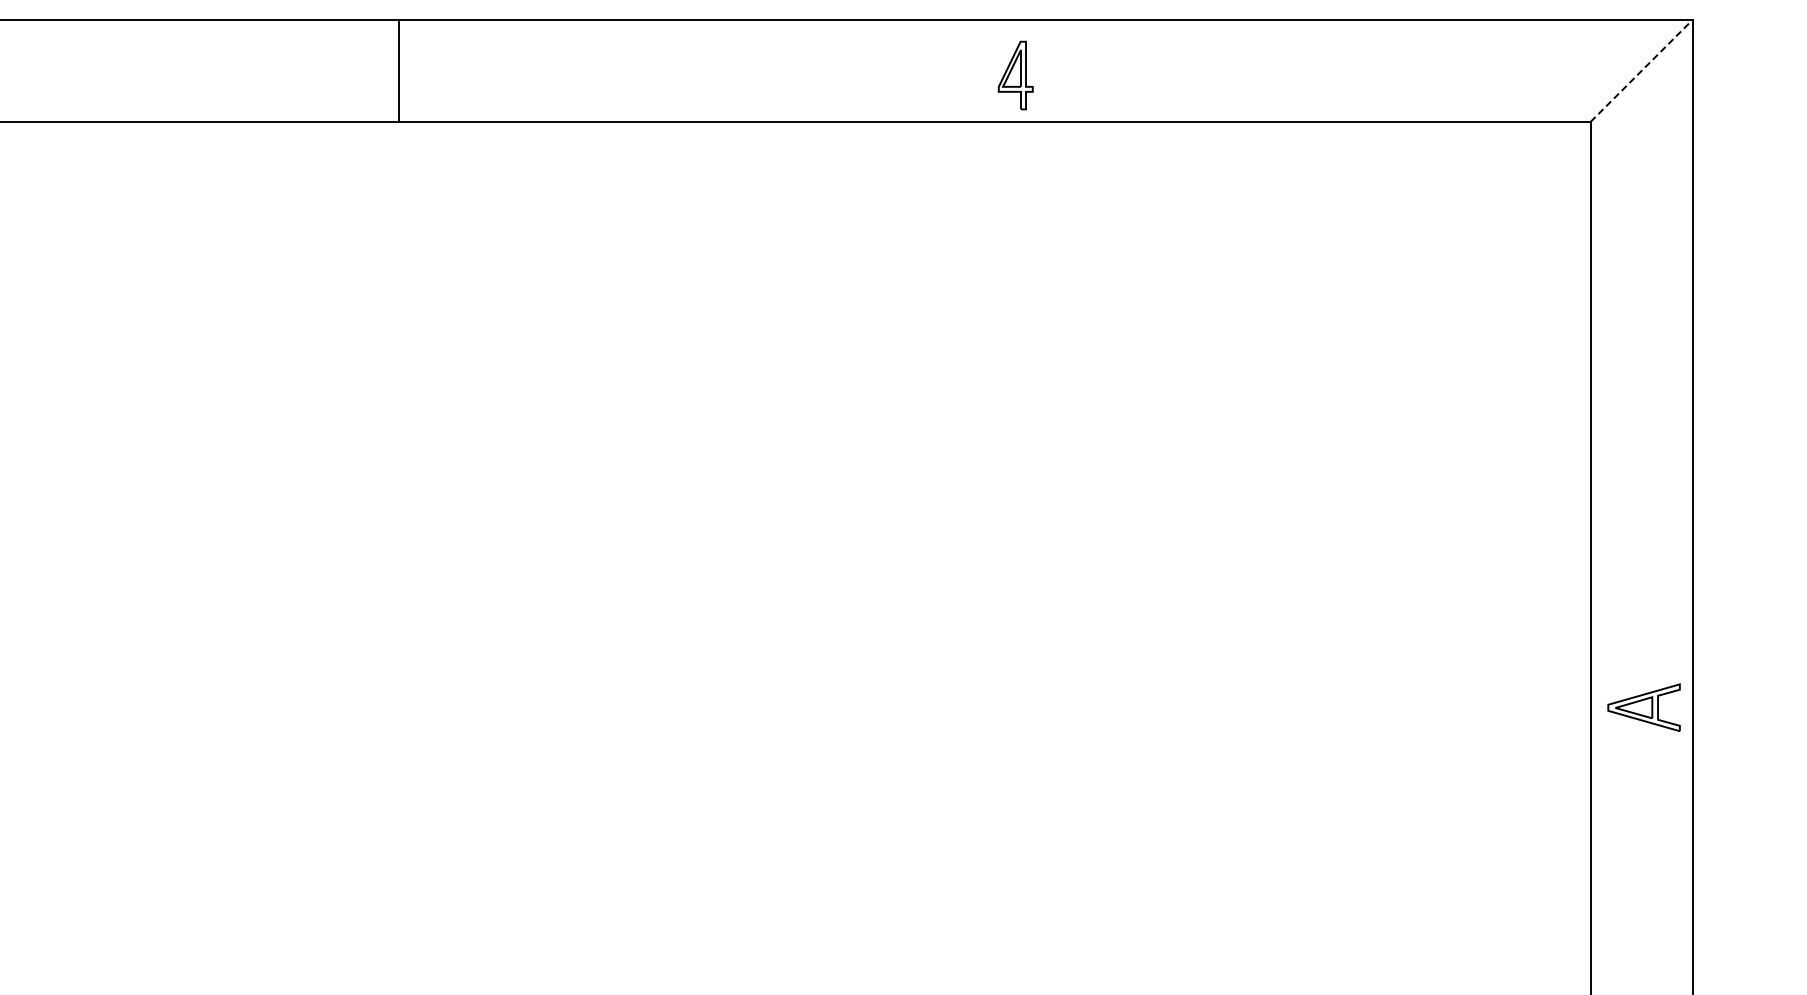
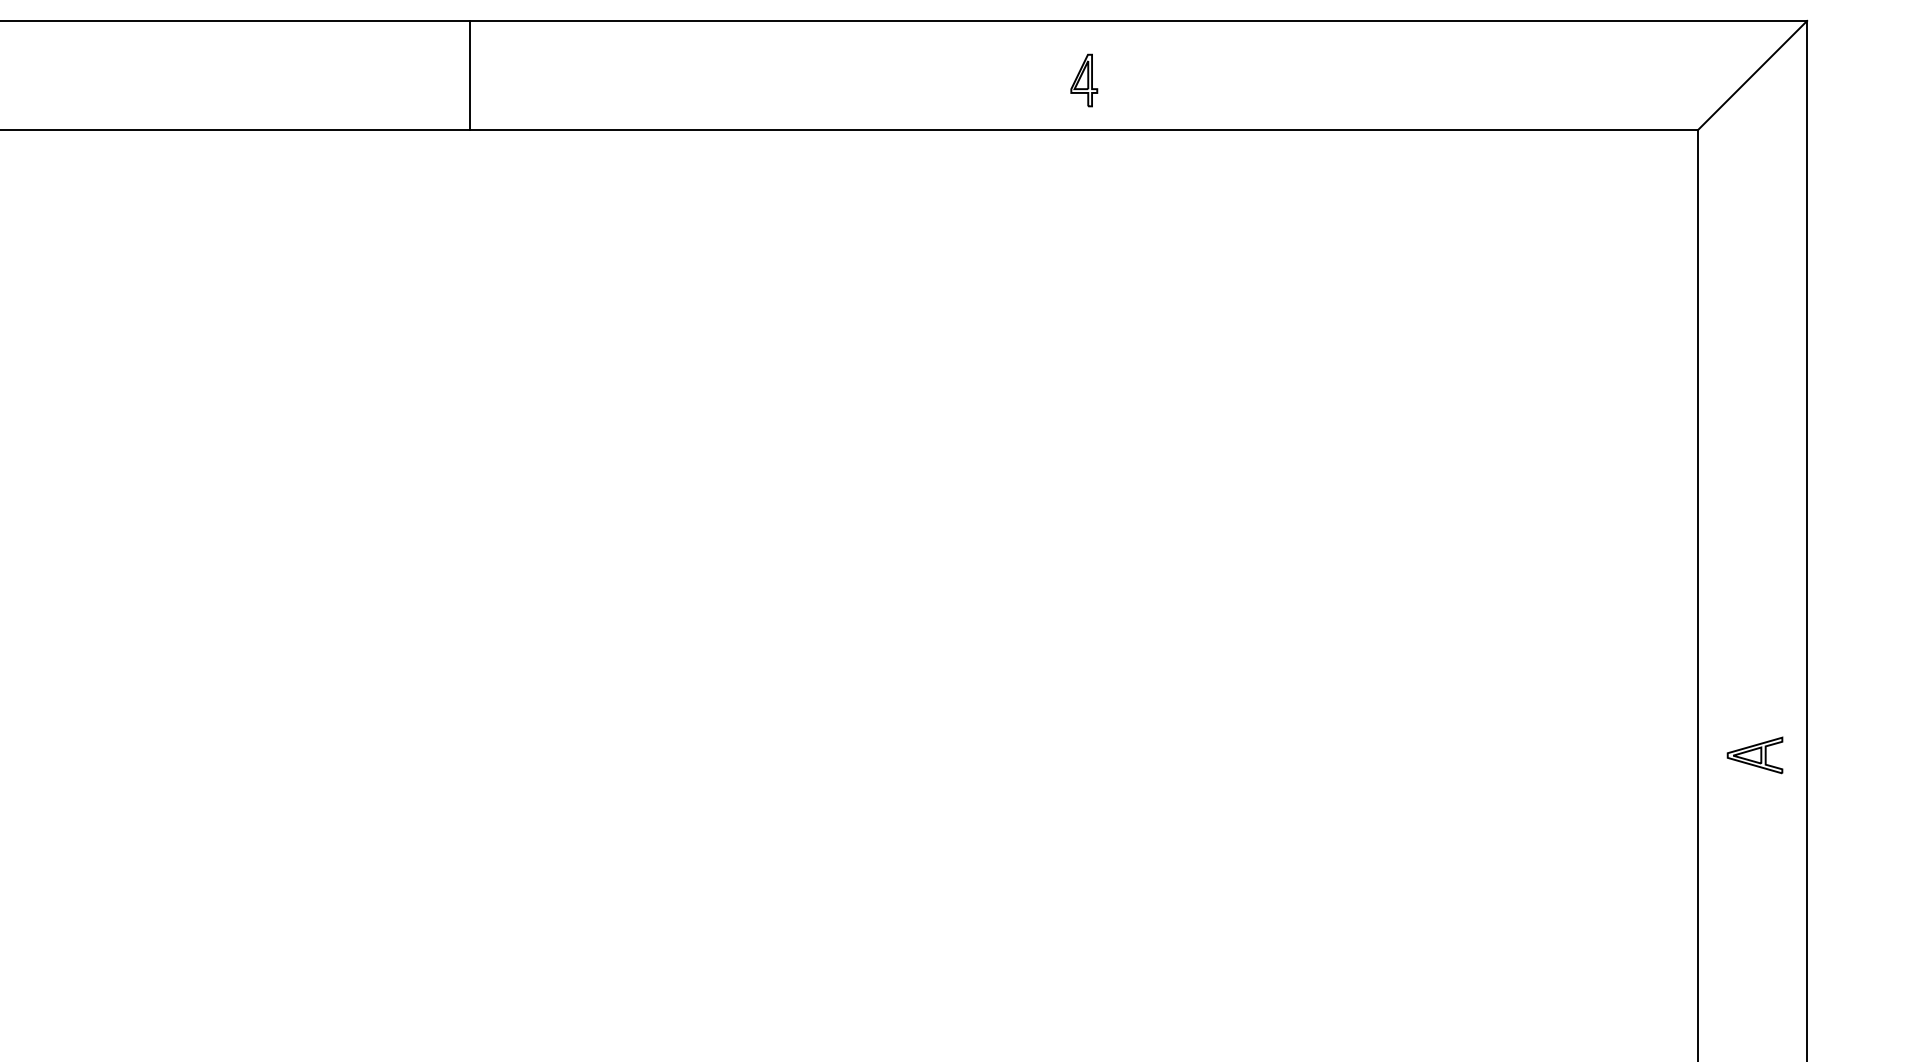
line: (398, 70) -> (470, 75), moved
line: (1642, 70) -> (1753, 75), dashed -> solid
part: (1015, 75) -> (1084, 80), size x0.71
part: (1643, 707) -> (1754, 755), size x0.71

